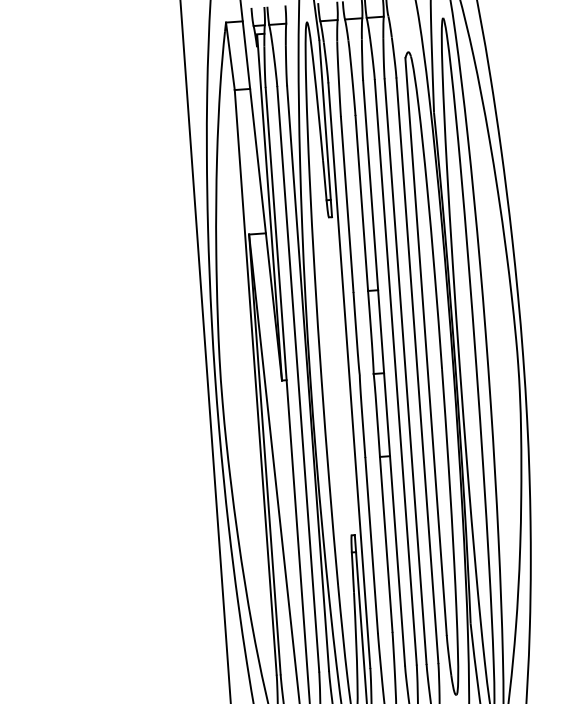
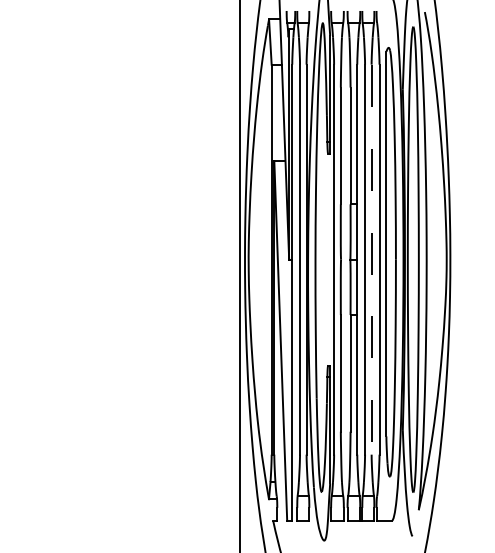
line: (405, 371) -> (371, 259), solid -> dashed

